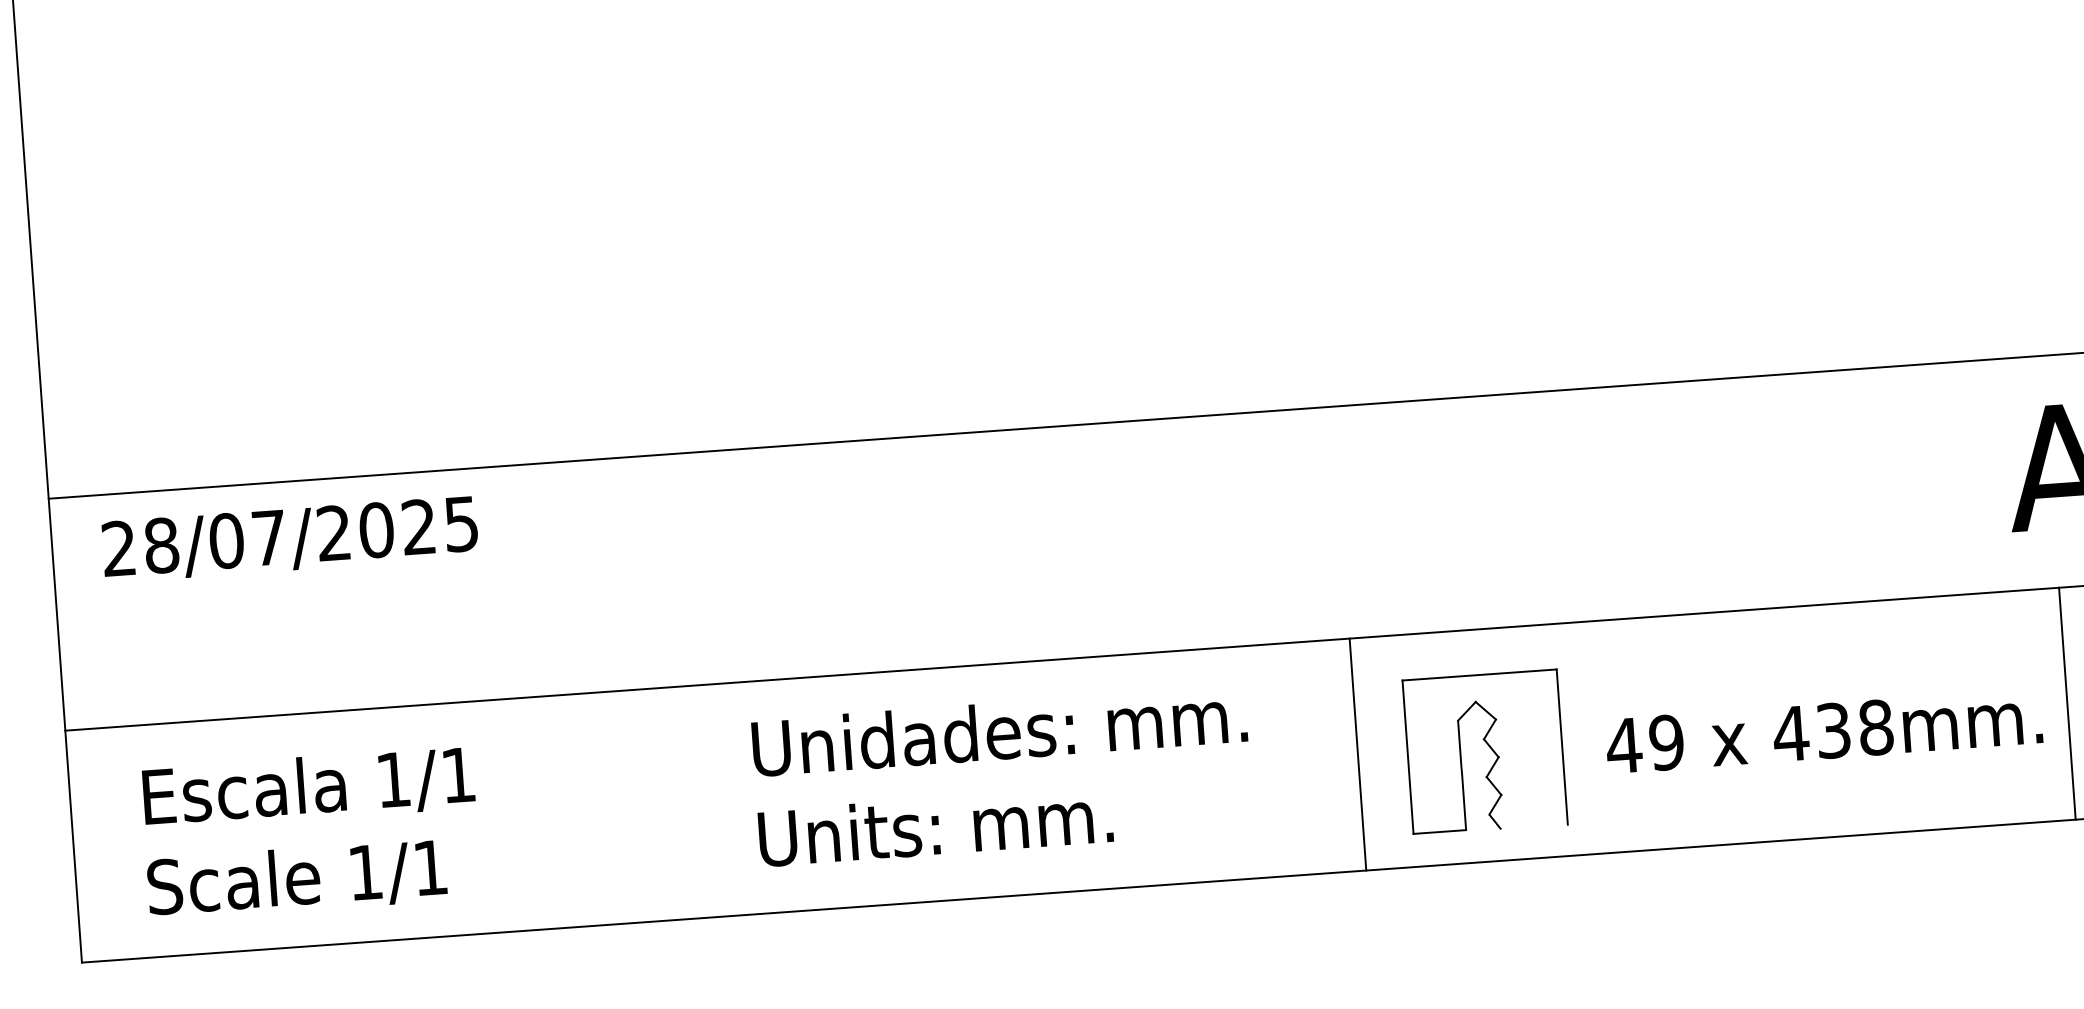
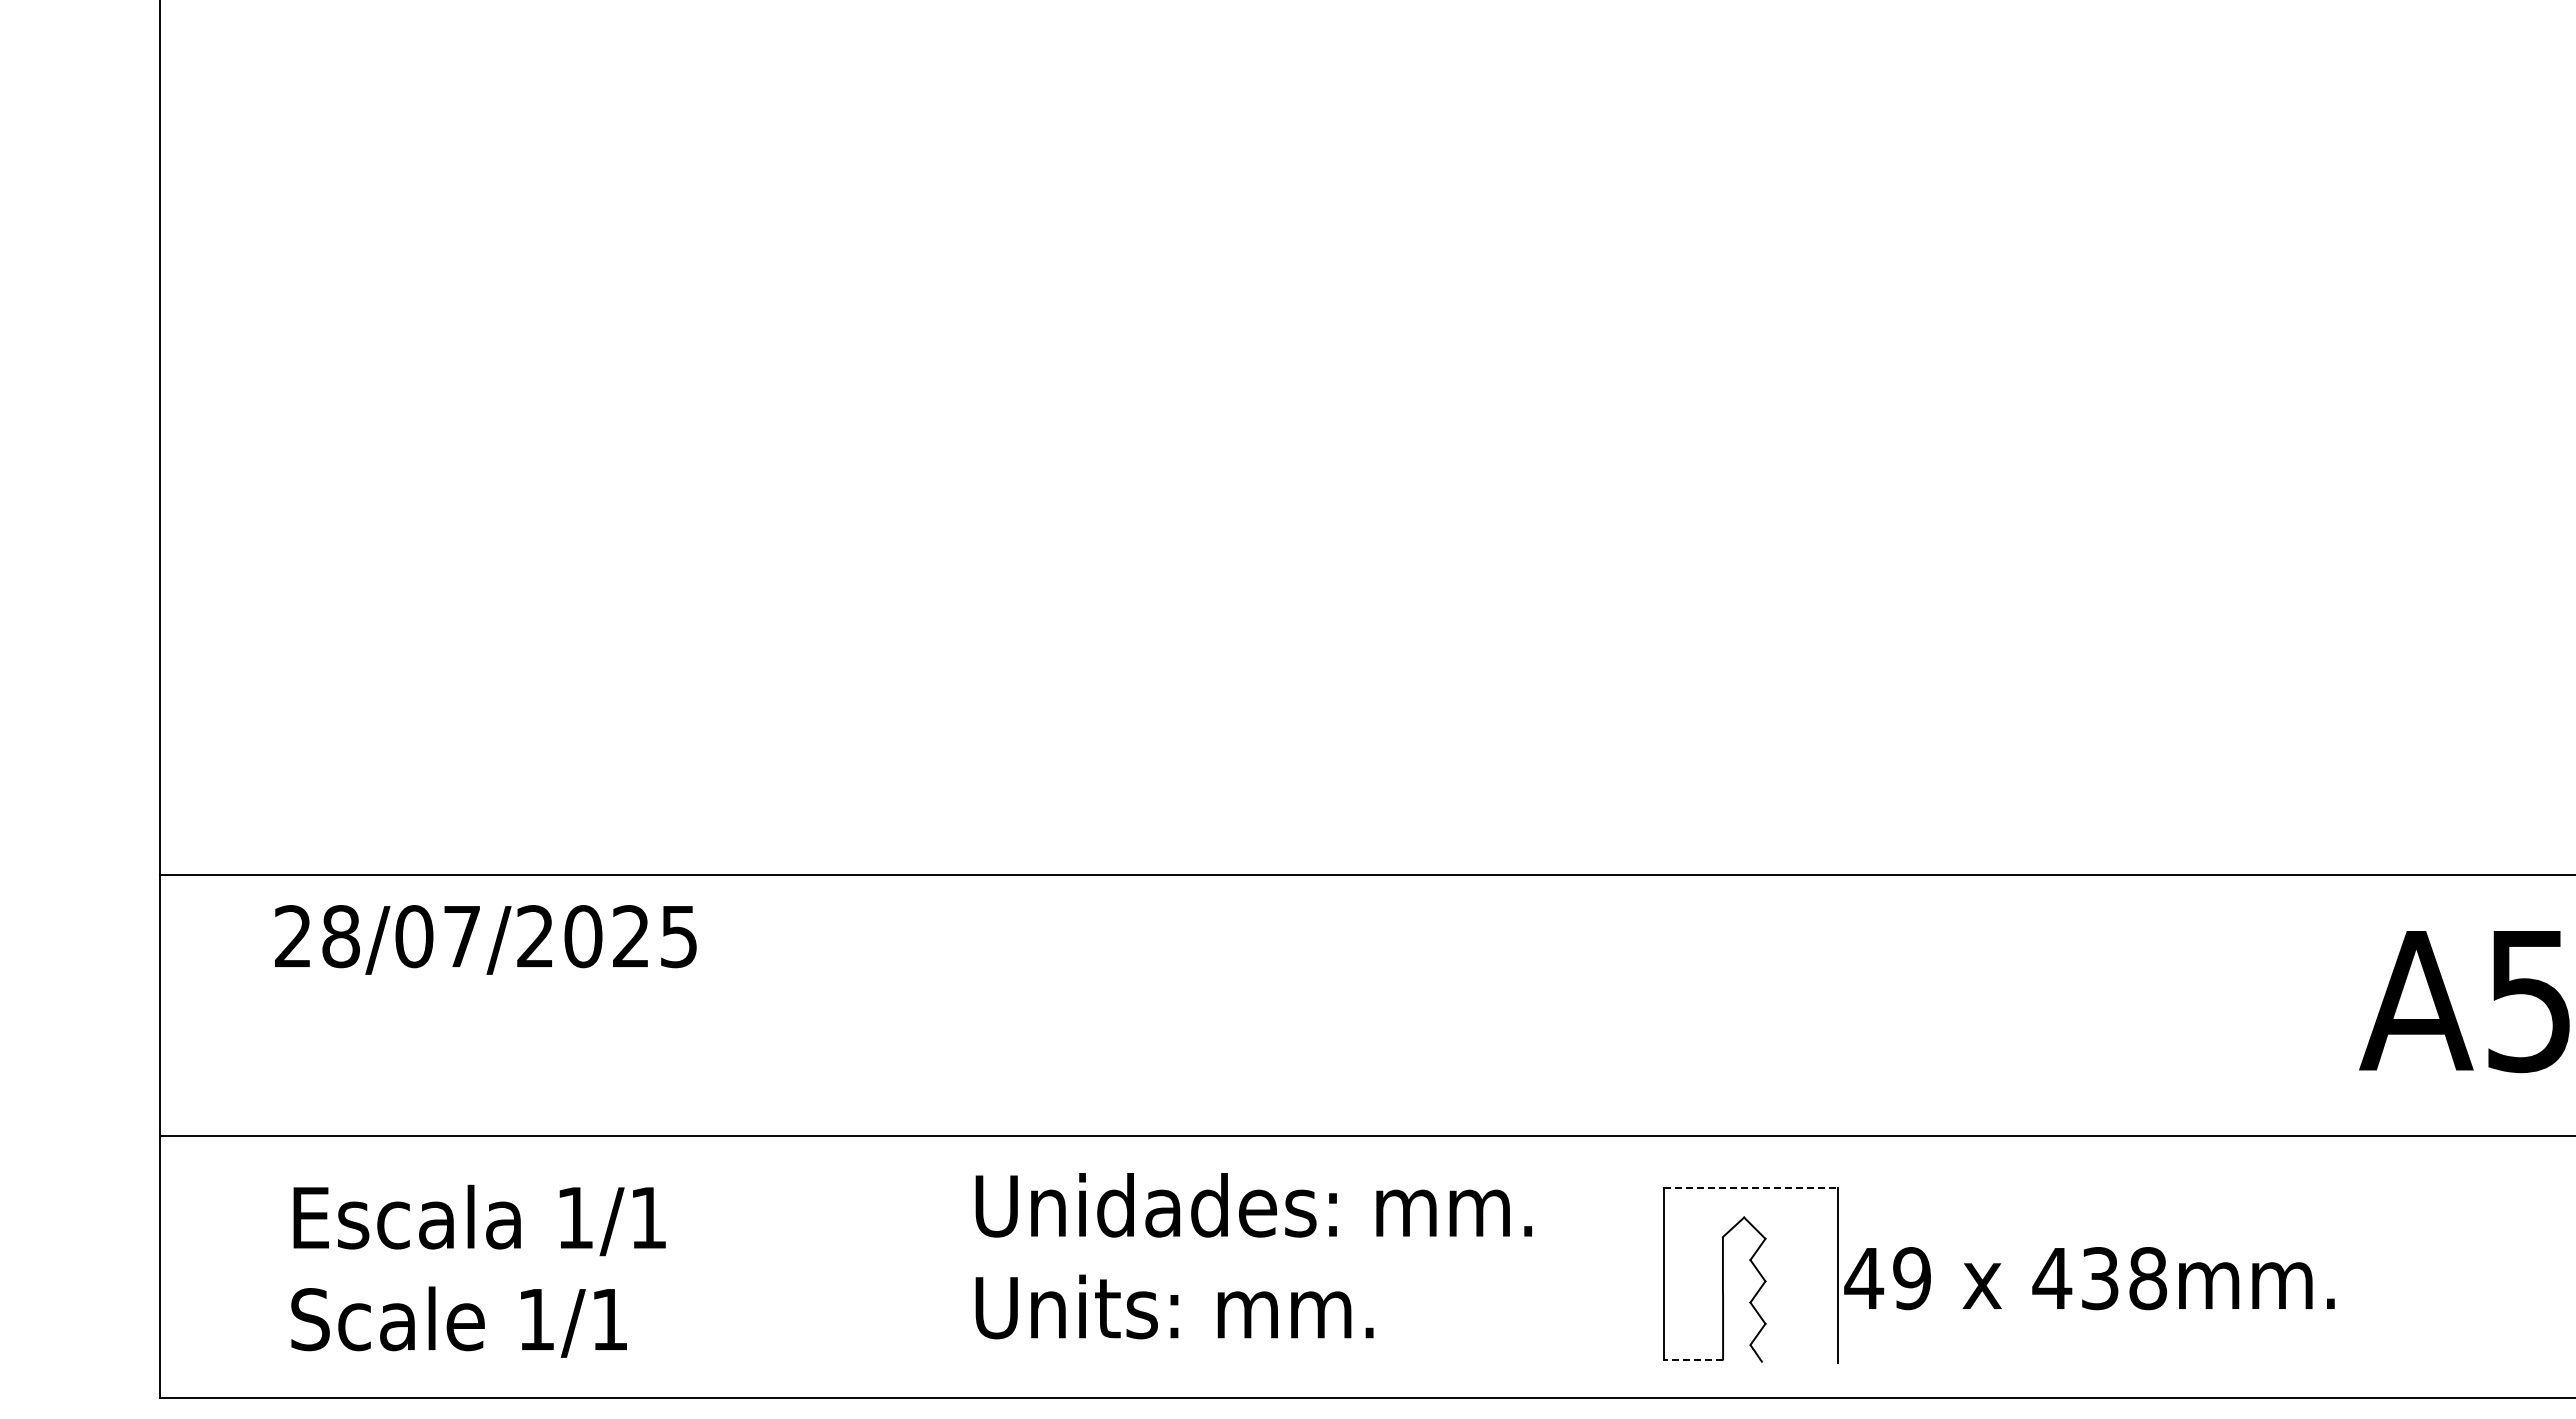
text: (289, 539) -> (485, 939), moved
line: (1479, 674) -> (1750, 1187), solid -> dashed
line: (2067, 703) -> (2407, 1266), removed
text: (1824, 731) -> (2089, 1278), moved
line: (1357, 754) -> (1607, 1266), removed
text: (1002, 776) -> (1253, 1256), moved
text: (311, 832) -> (478, 1270), moved
line: (1439, 832) -> (1693, 1360), solid -> dashed

